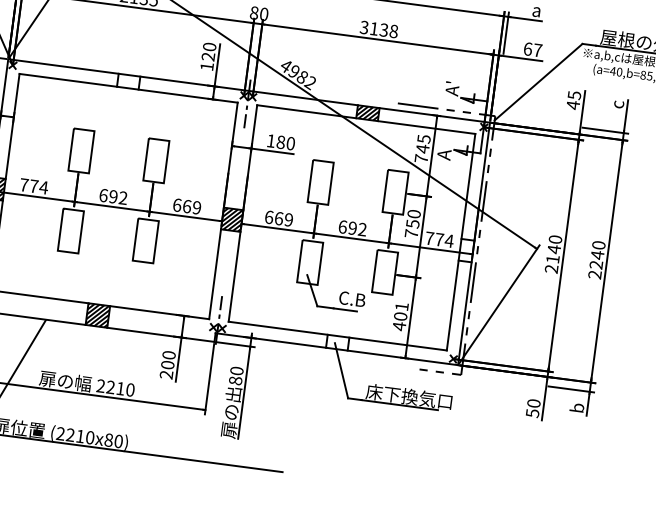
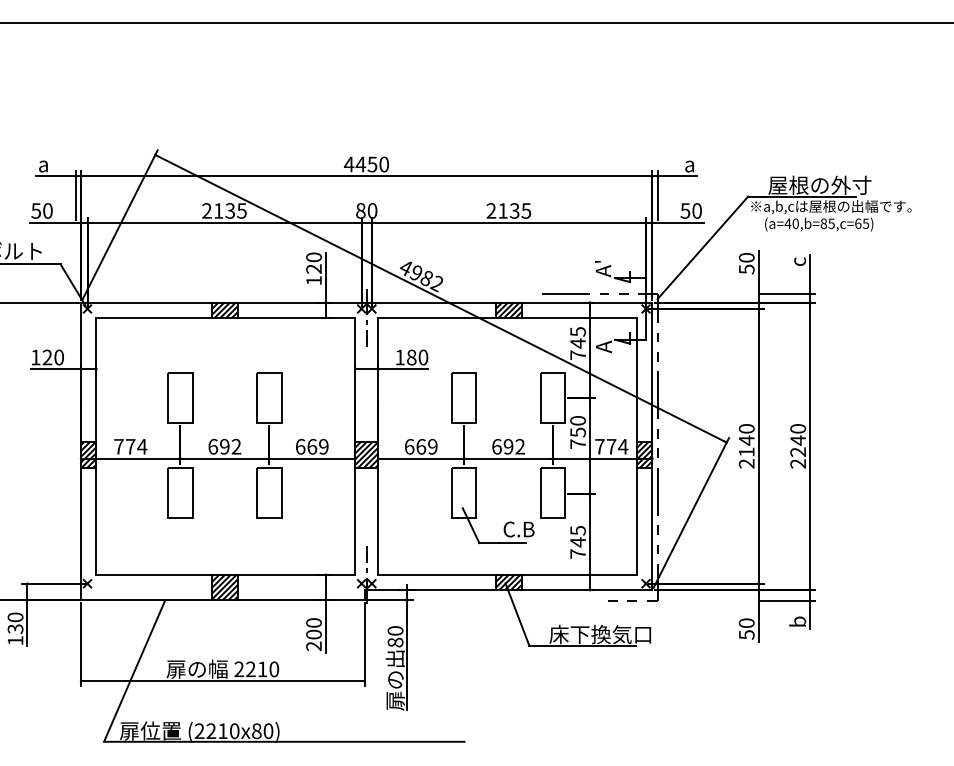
text: (378, 29) -> (508, 210), 3138 -> 2135
text: (532, 49) -> (690, 210), 67 -> 50
hatch: (128, 81) -> (224, 309), added
text: (573, 100) -> (746, 263), 45 -> 50
hatch: (466, 250) -> (644, 455), added
text: (400, 316) -> (577, 542), 401 -> 745
hatch: (337, 342) -> (508, 582), added

